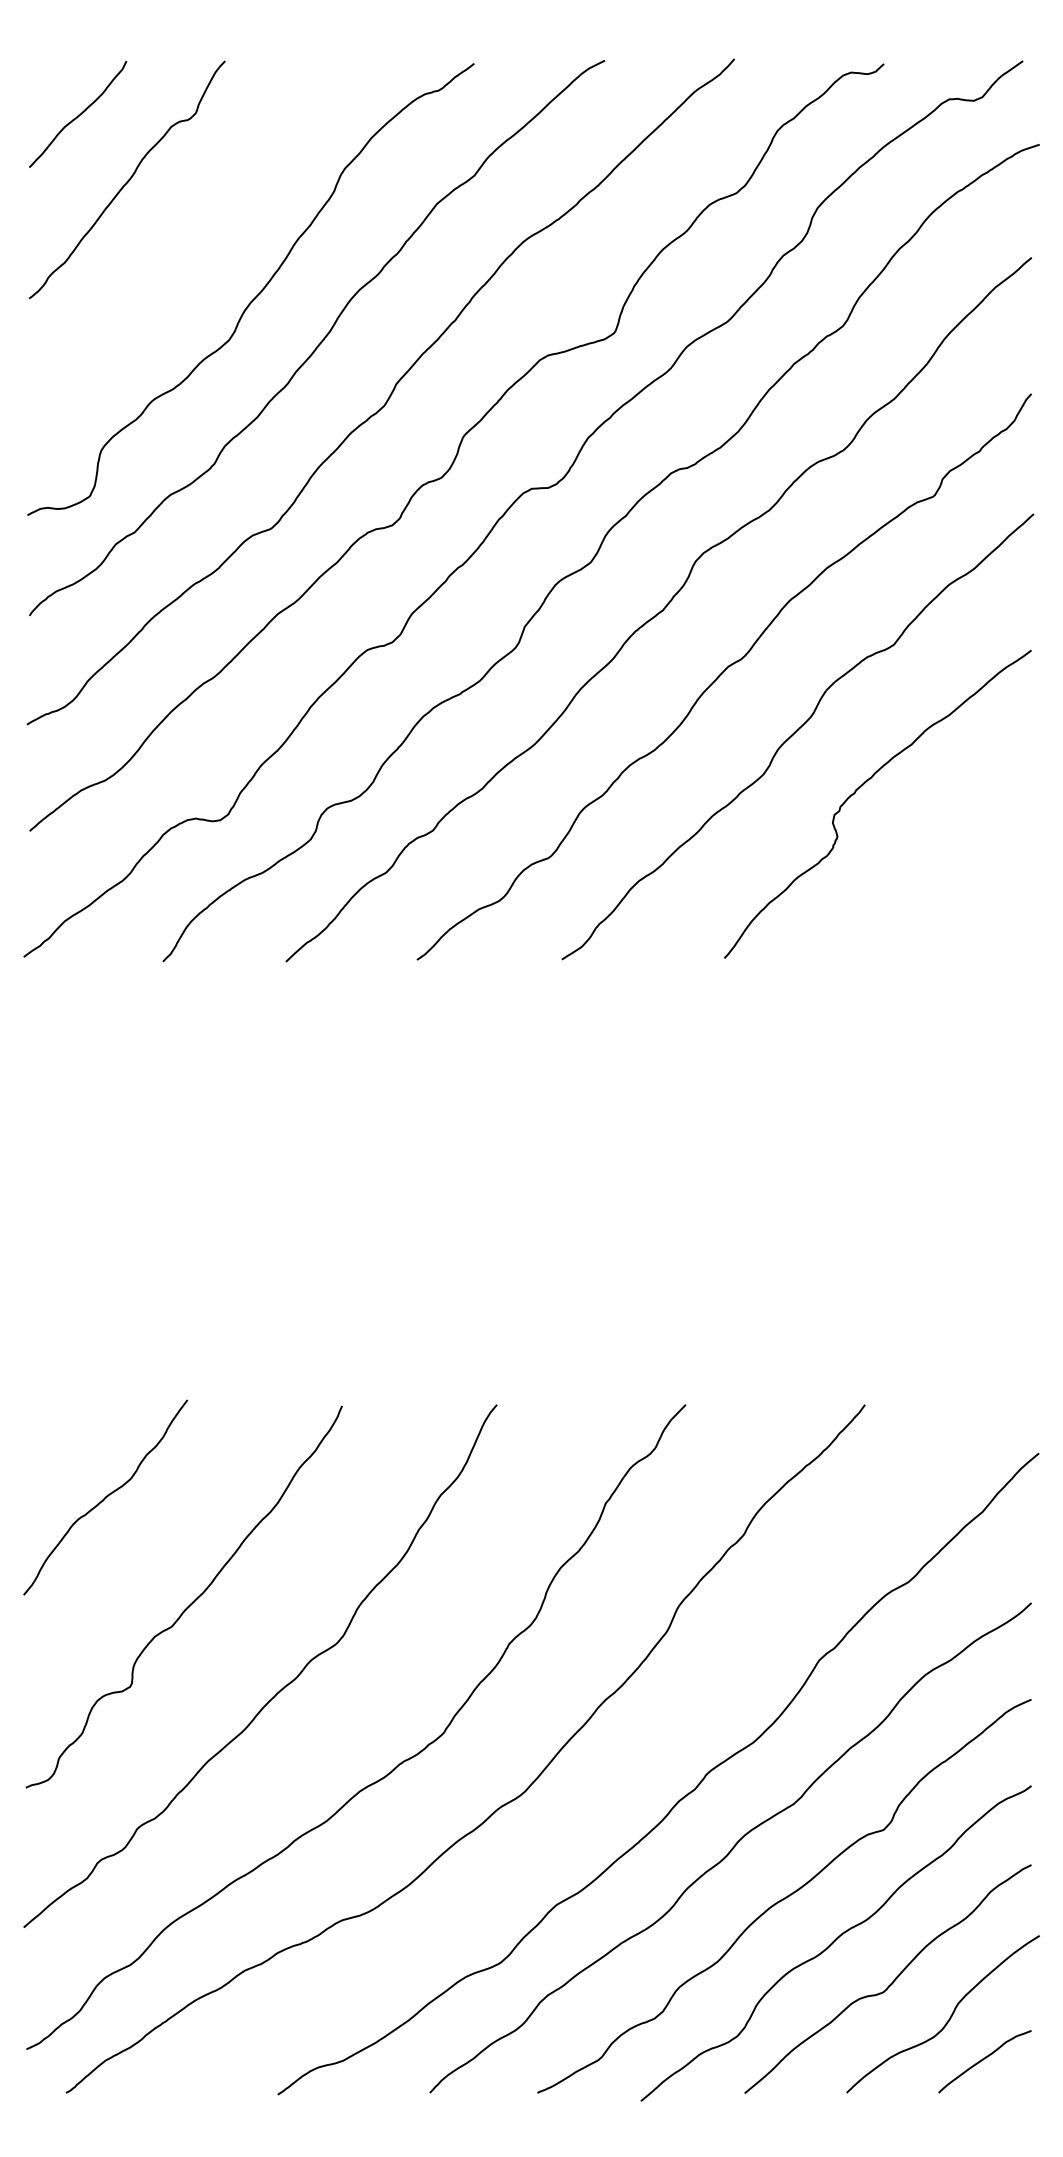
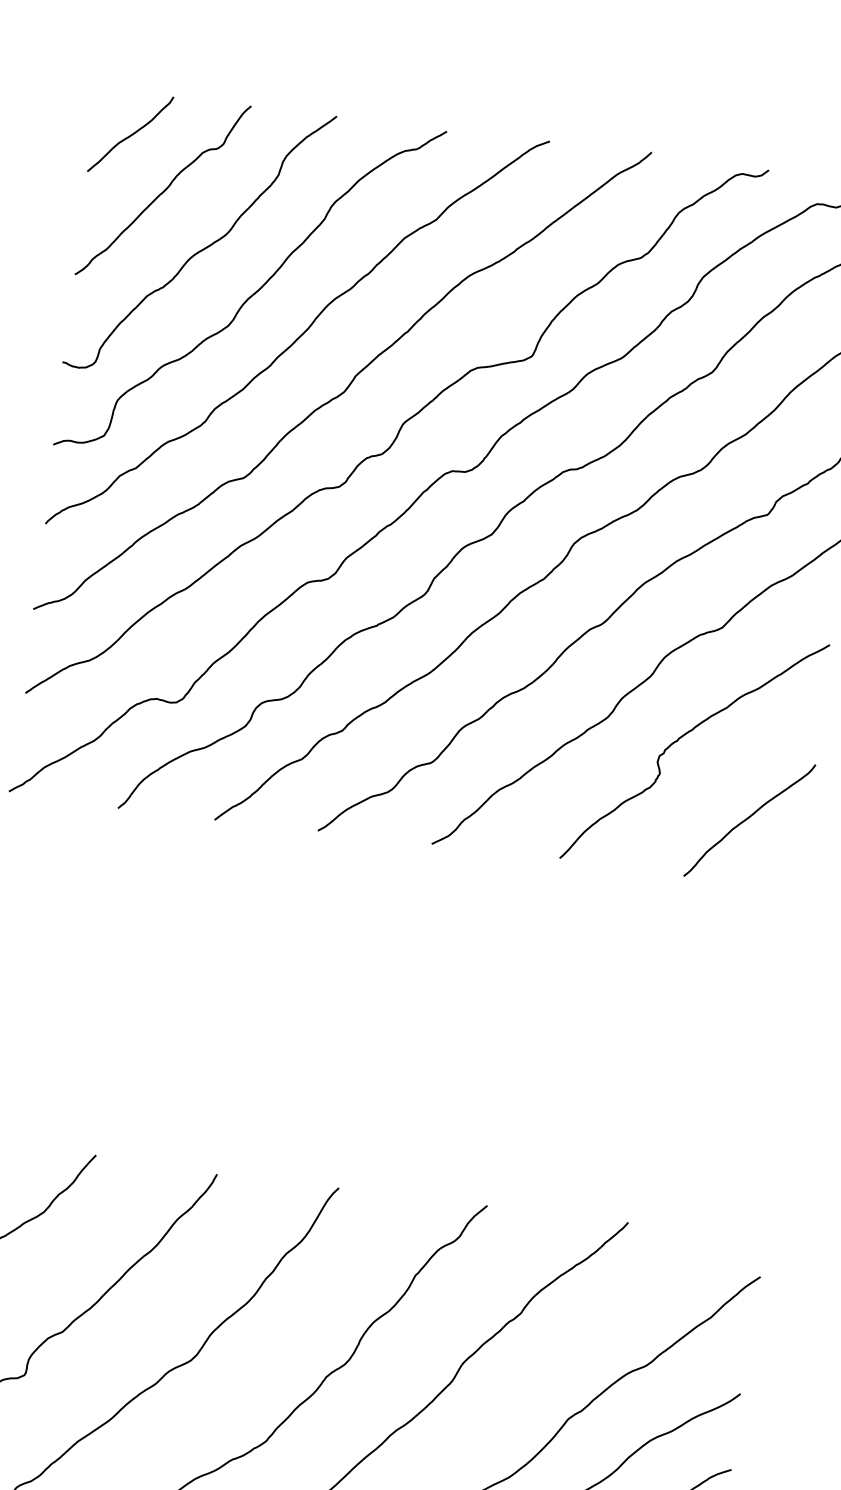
curve: (186, 246) -> (203, 248), added
curve: (955, 880) -> (748, 818), added

